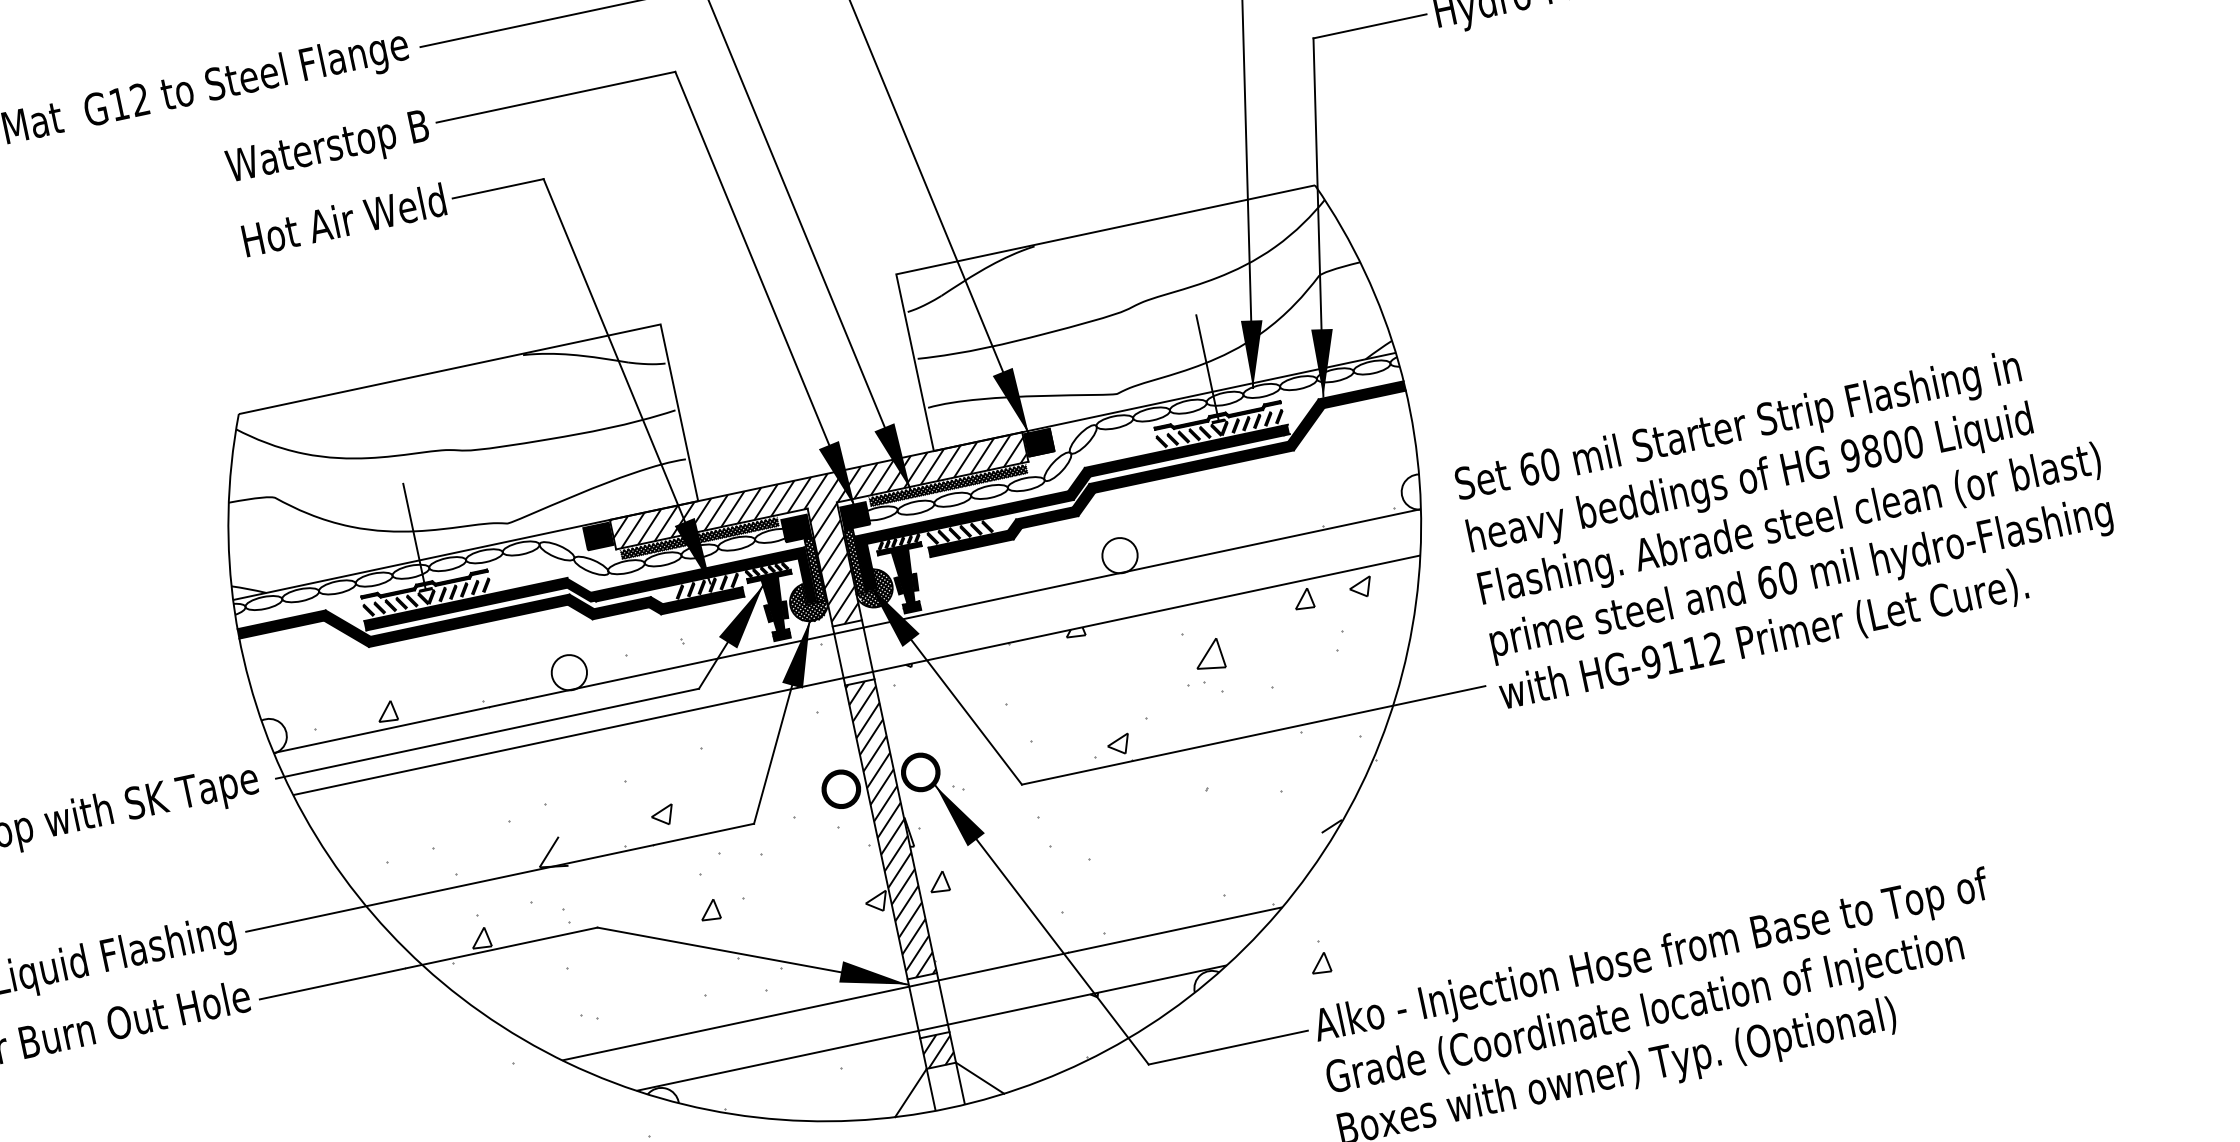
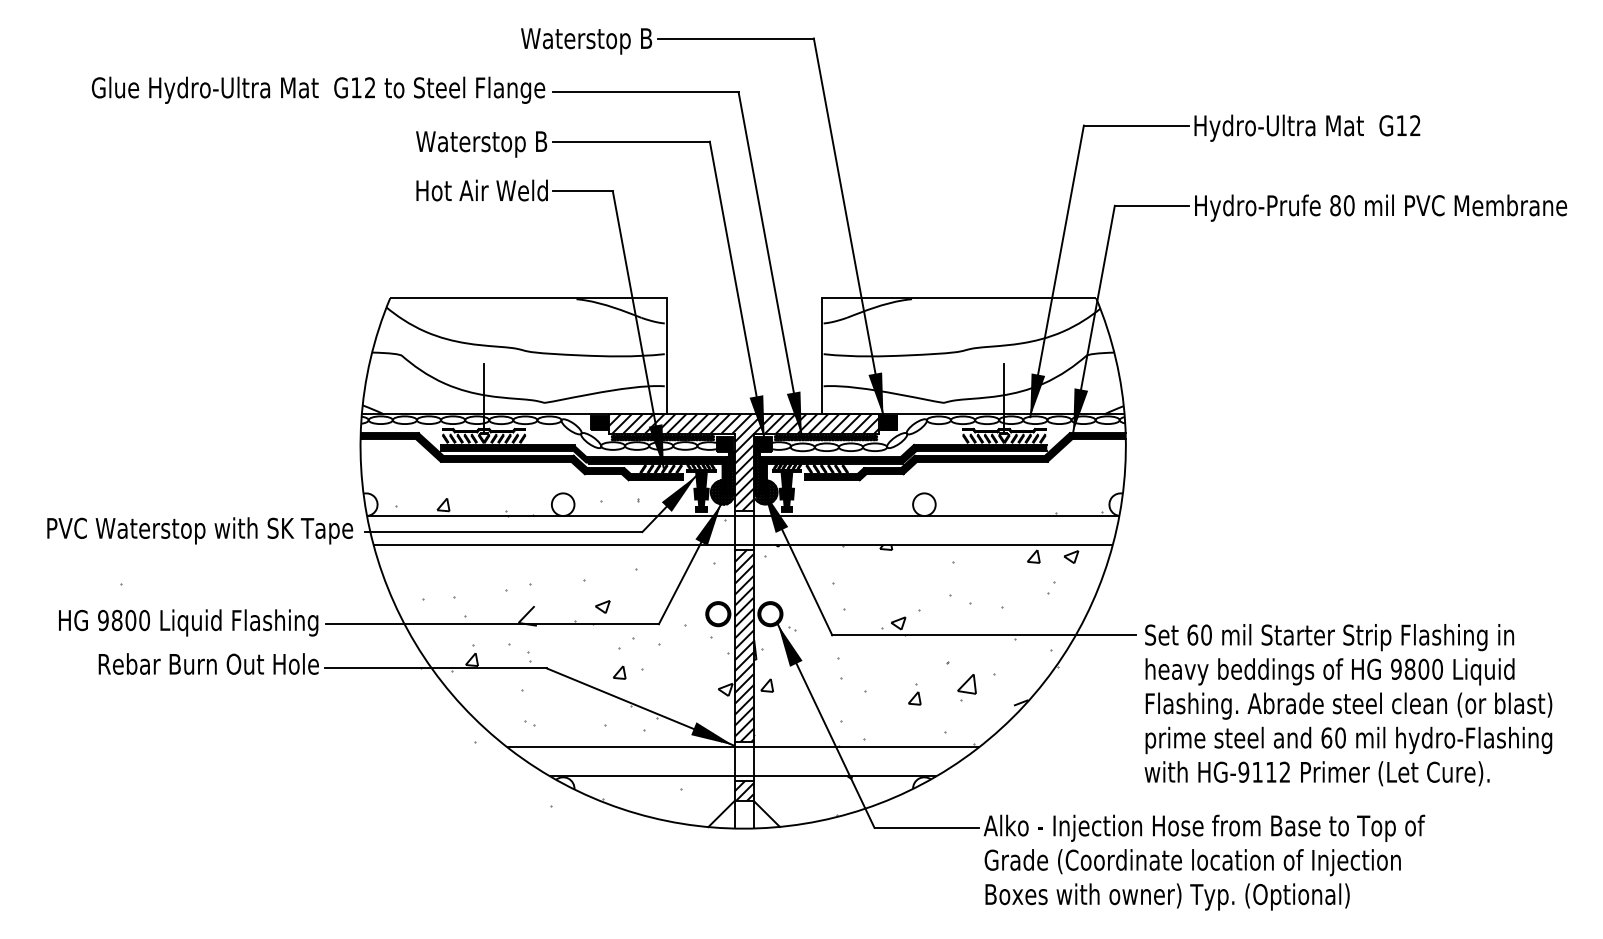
text: (1789, 526) -> (1348, 705), moved
part: (1209, 660) -> (966, 687), moved
part: (1318, 957) -> (914, 694), moved

